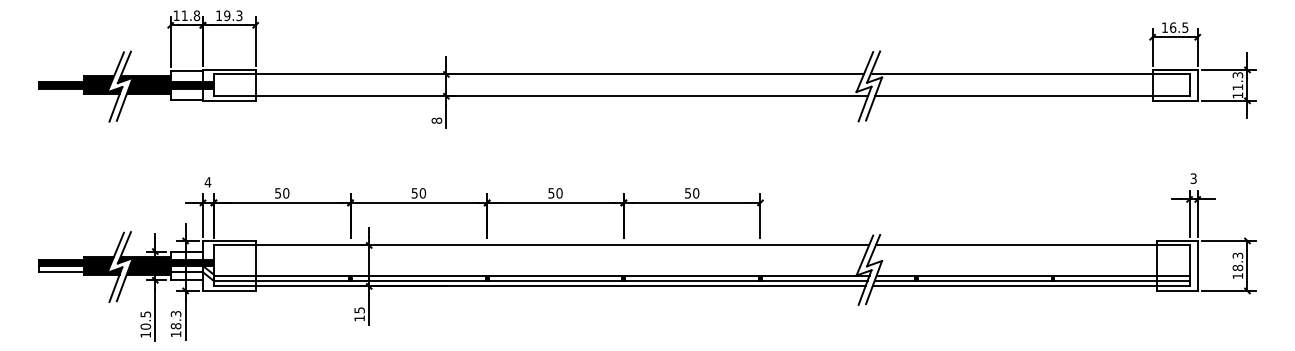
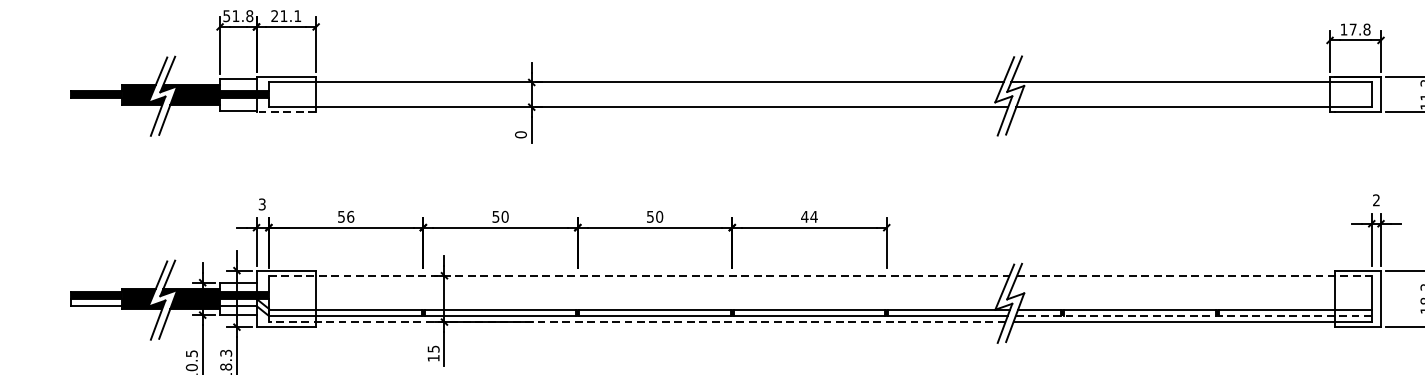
text: (176, 15) -> (226, 15), 11.8 -> 51.8
text: (229, 15) -> (286, 15), 19.3 -> 21.1
text: (1179, 27) -> (1360, 29), 16.5 -> 17.8
line: (228, 100) -> (285, 111), solid -> dashed
text: (436, 120) -> (520, 134), 8 -> 0
text: (1193, 179) -> (1376, 201), 3 -> 2
text: (207, 182) -> (261, 204), 4 -> 3
text: (286, 193) -> (350, 217), 50 -> 56
text: (691, 193) -> (808, 217), 50 -> 44
line: (541, 245) -> (639, 275), solid -> dashed
line: (1032, 245) -> (1194, 275), solid -> dashed
line: (1032, 280) -> (1194, 315), solid -> dashed
line: (539, 286) -> (636, 322), solid -> dashed

